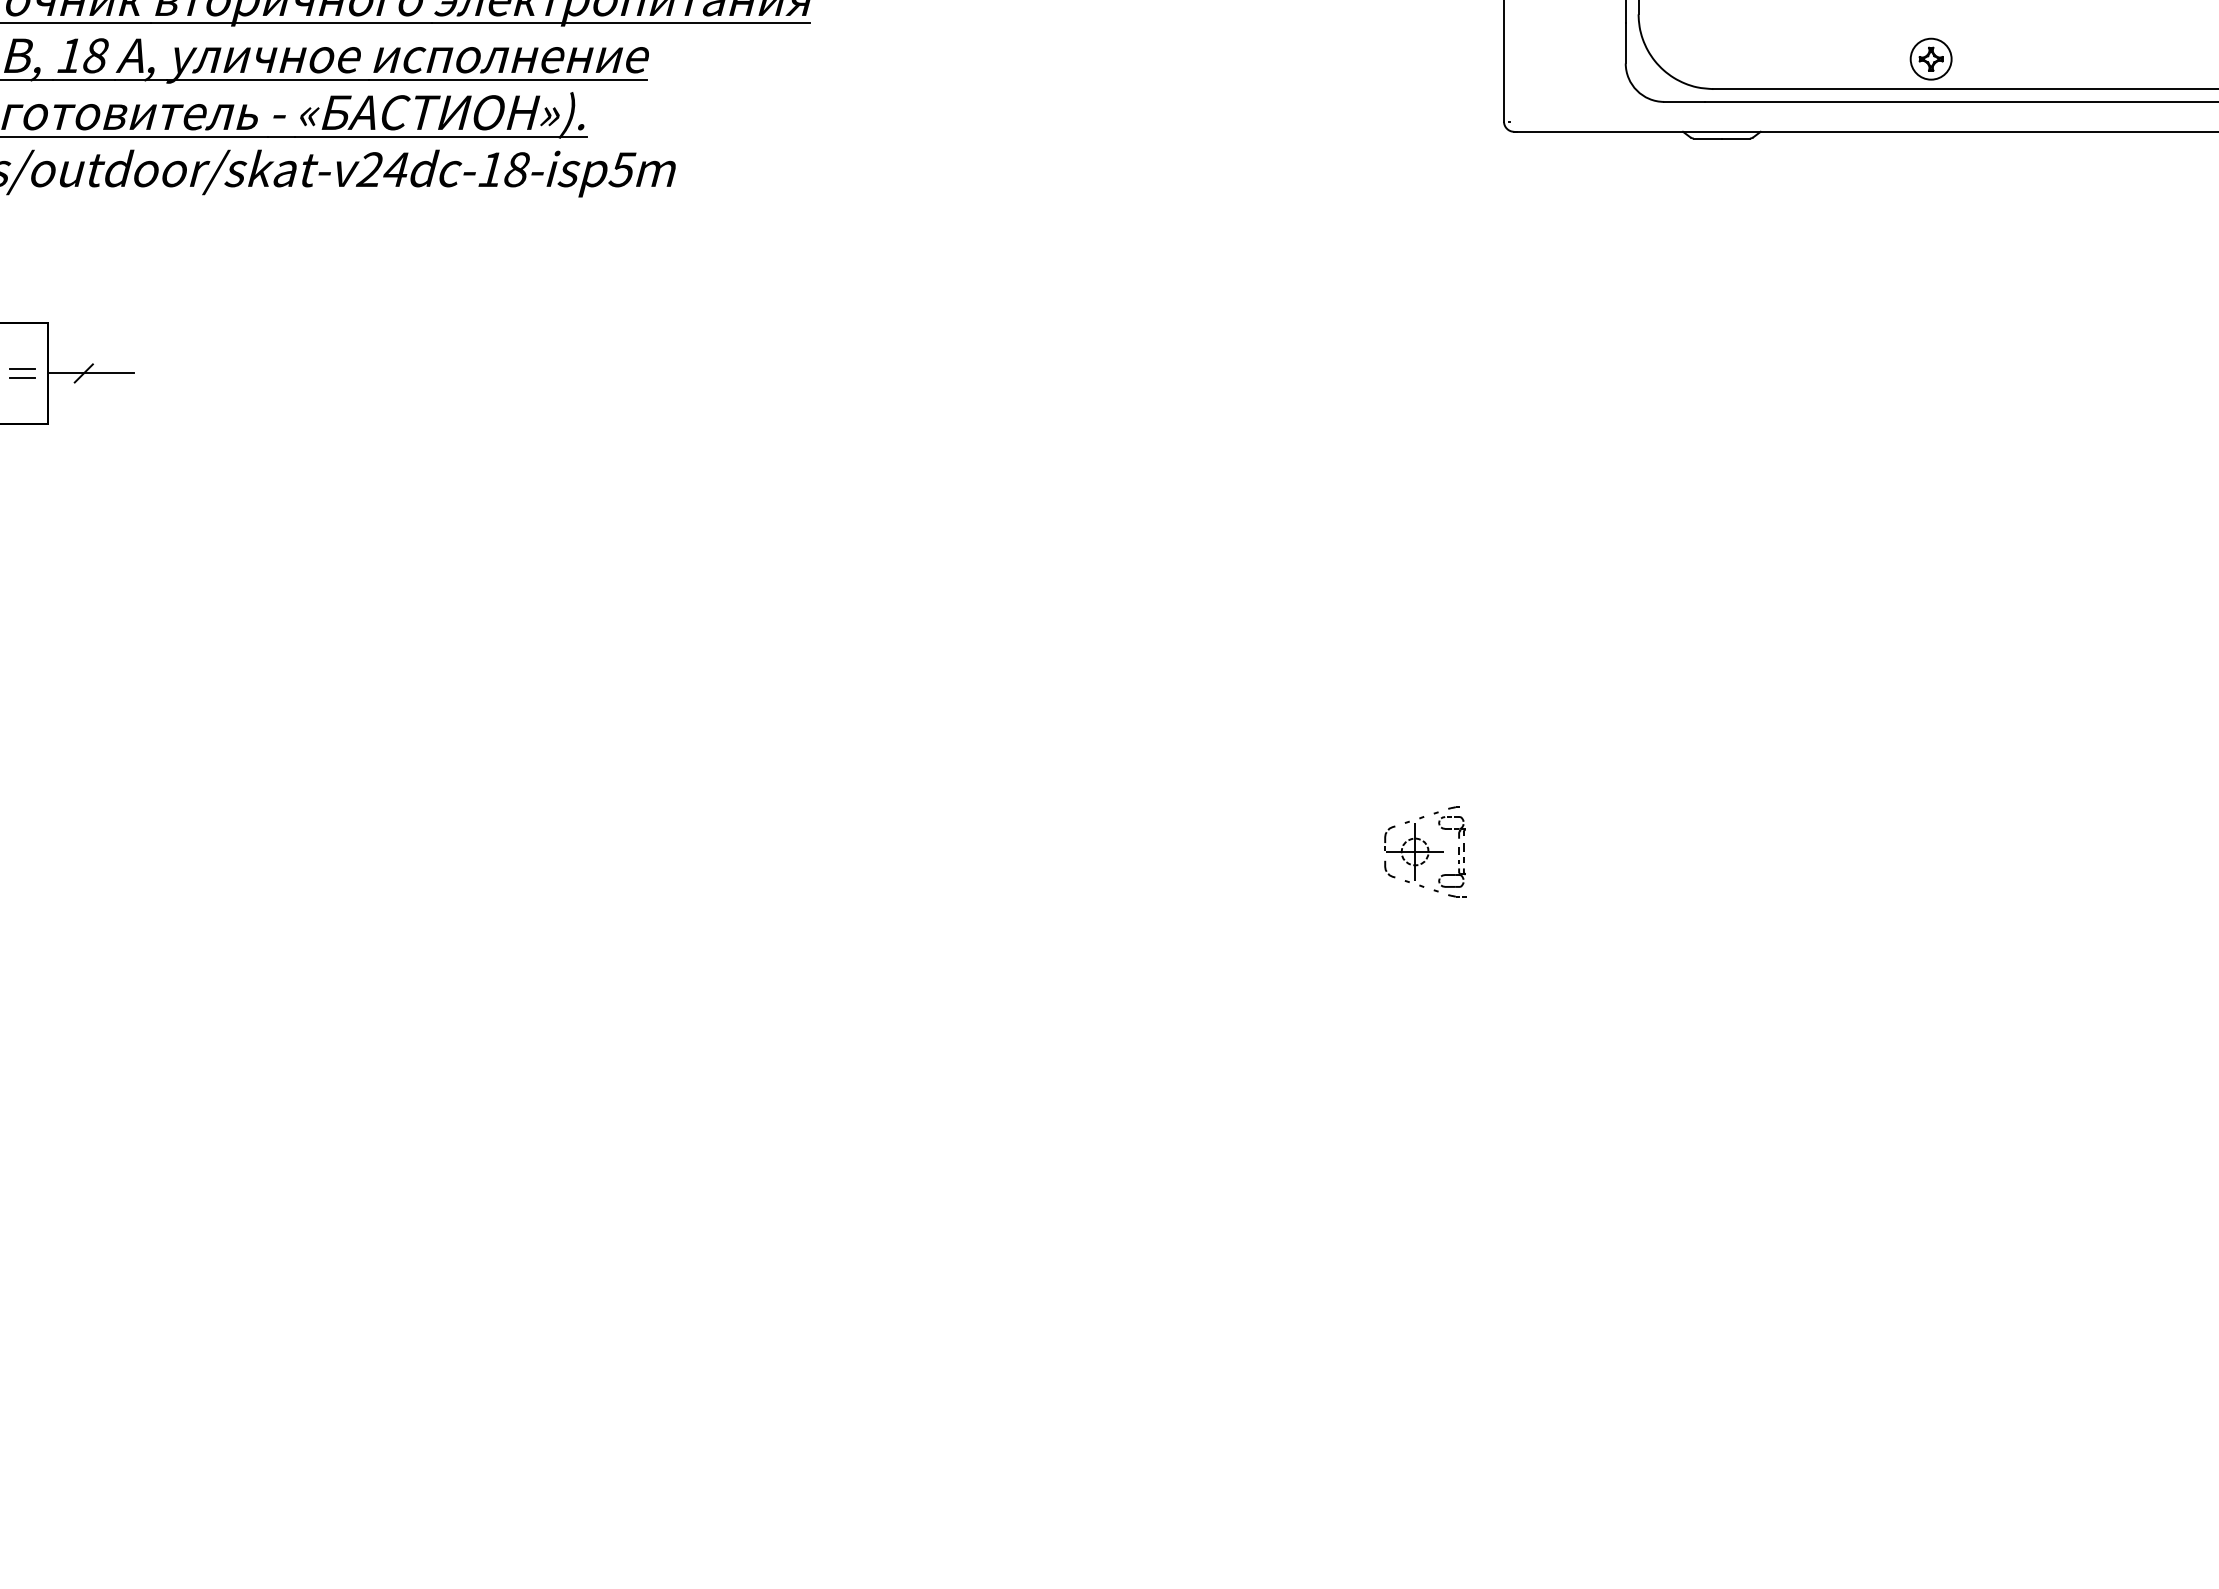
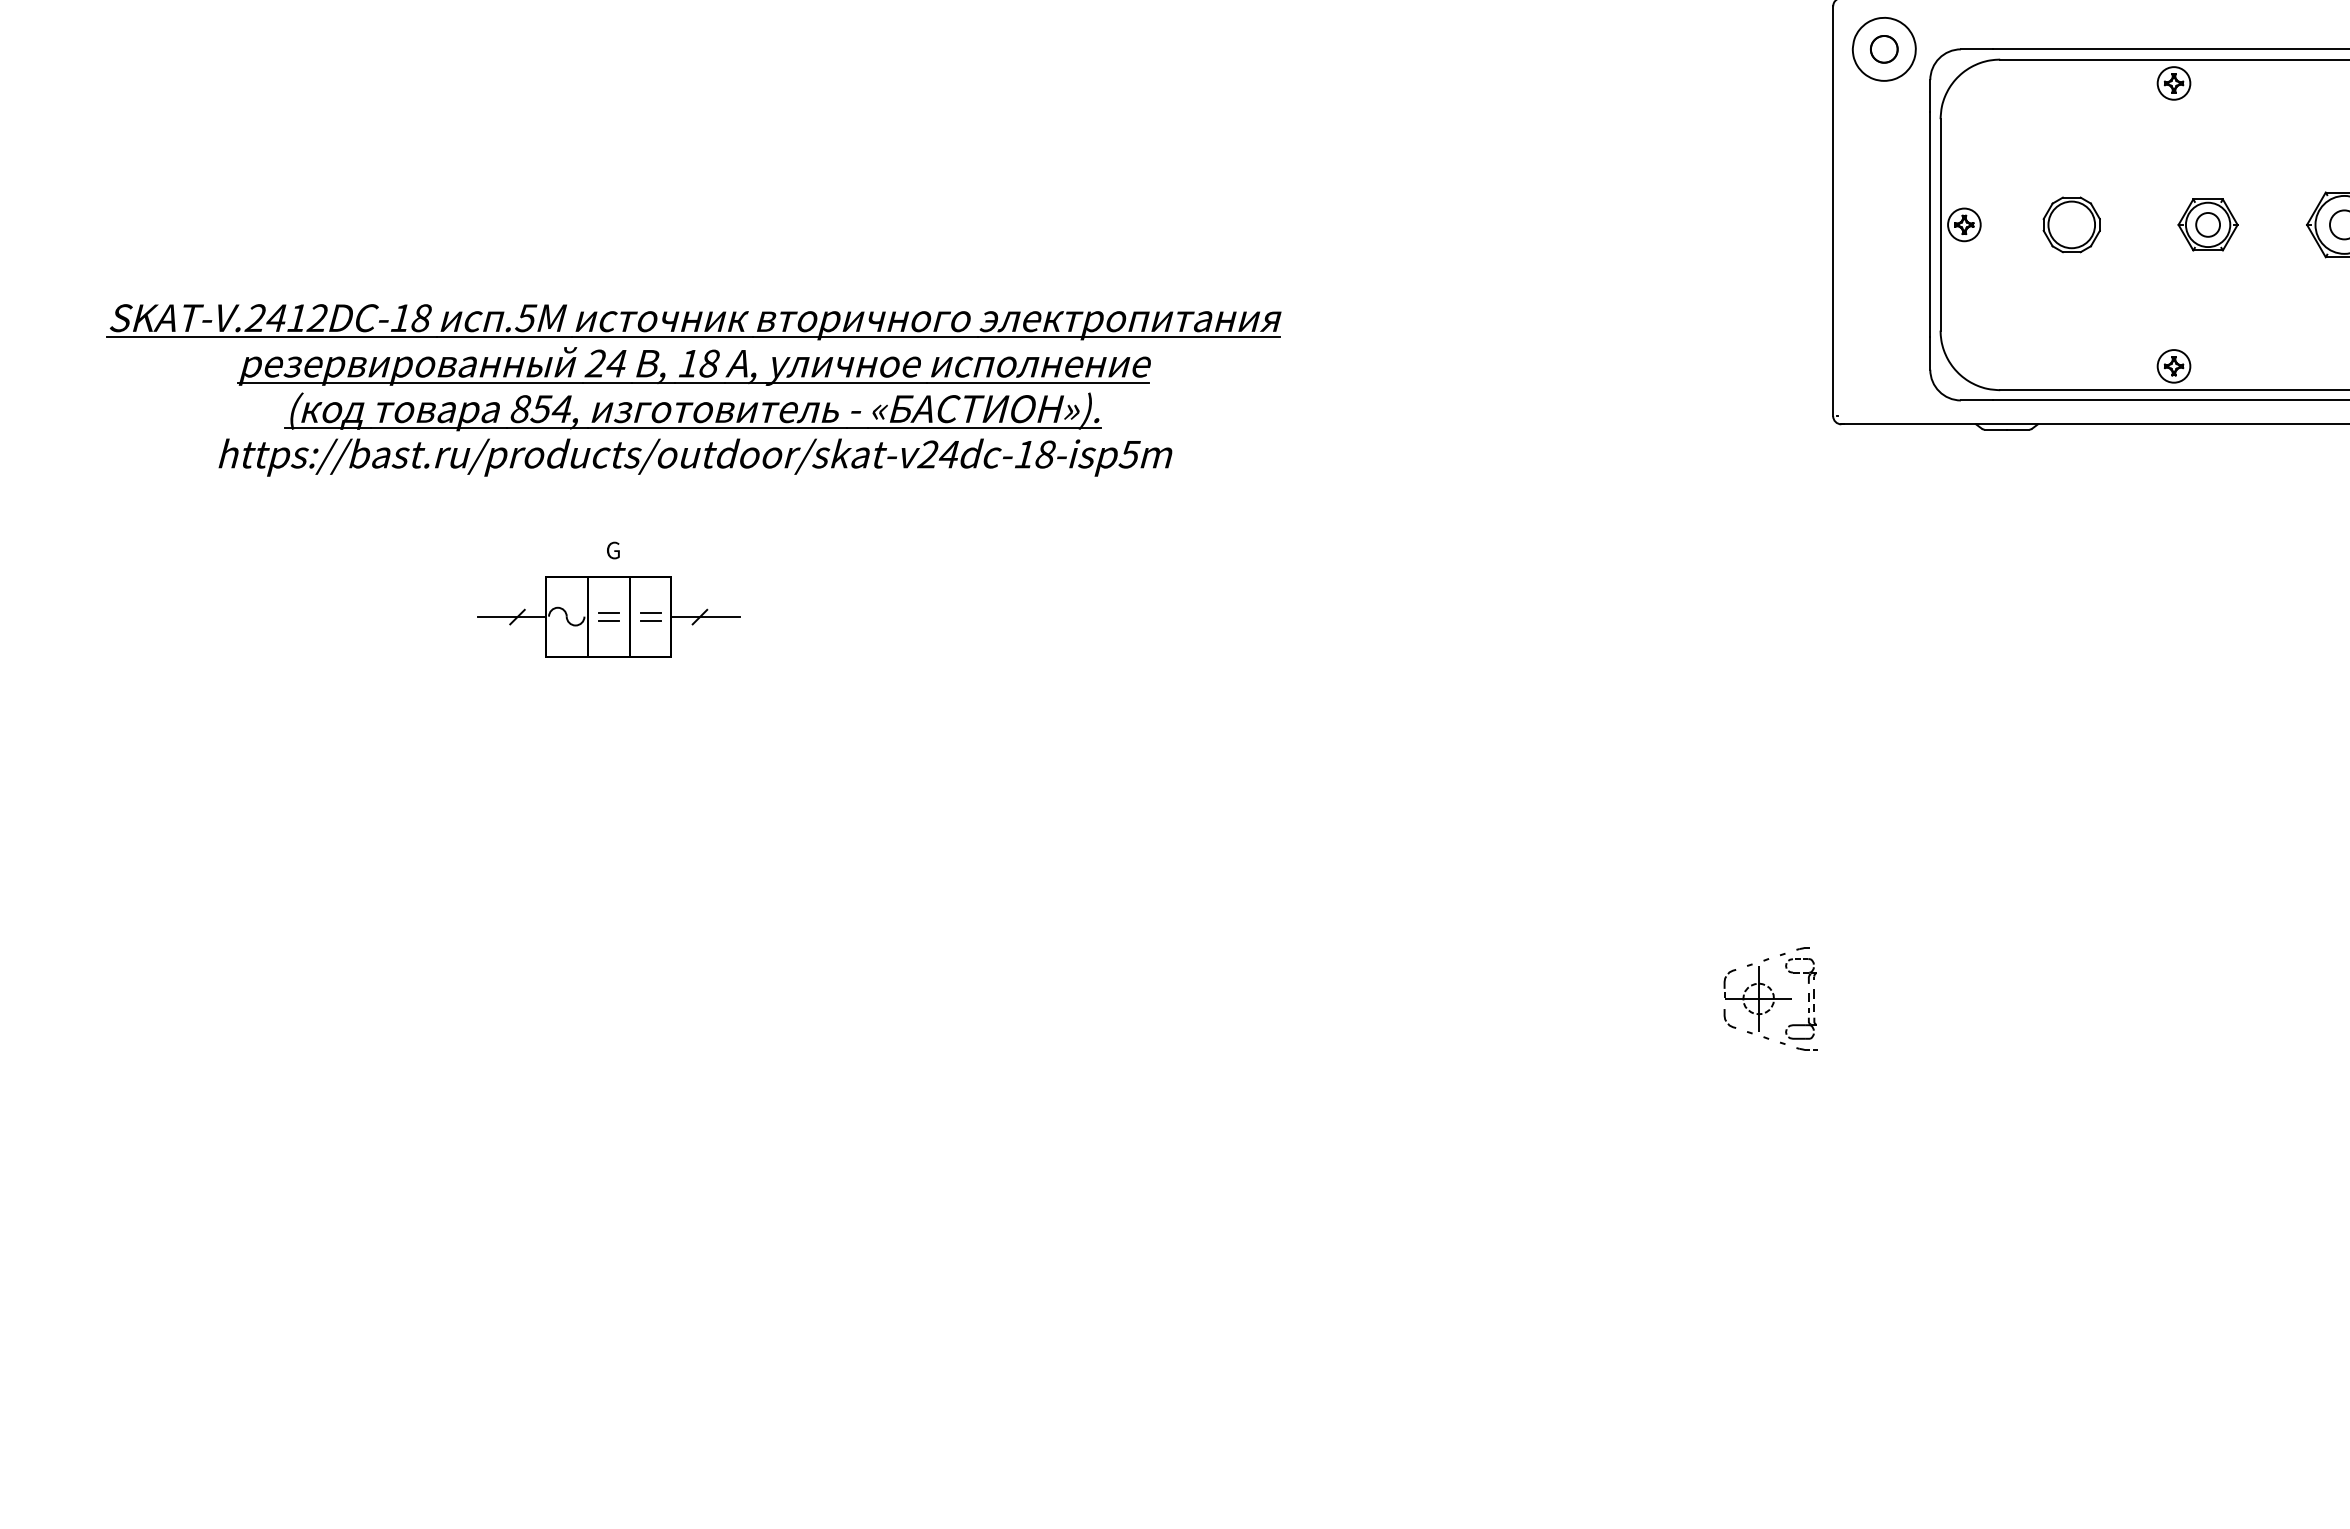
part: (1425, 851) -> (1770, 998), size x1.43

